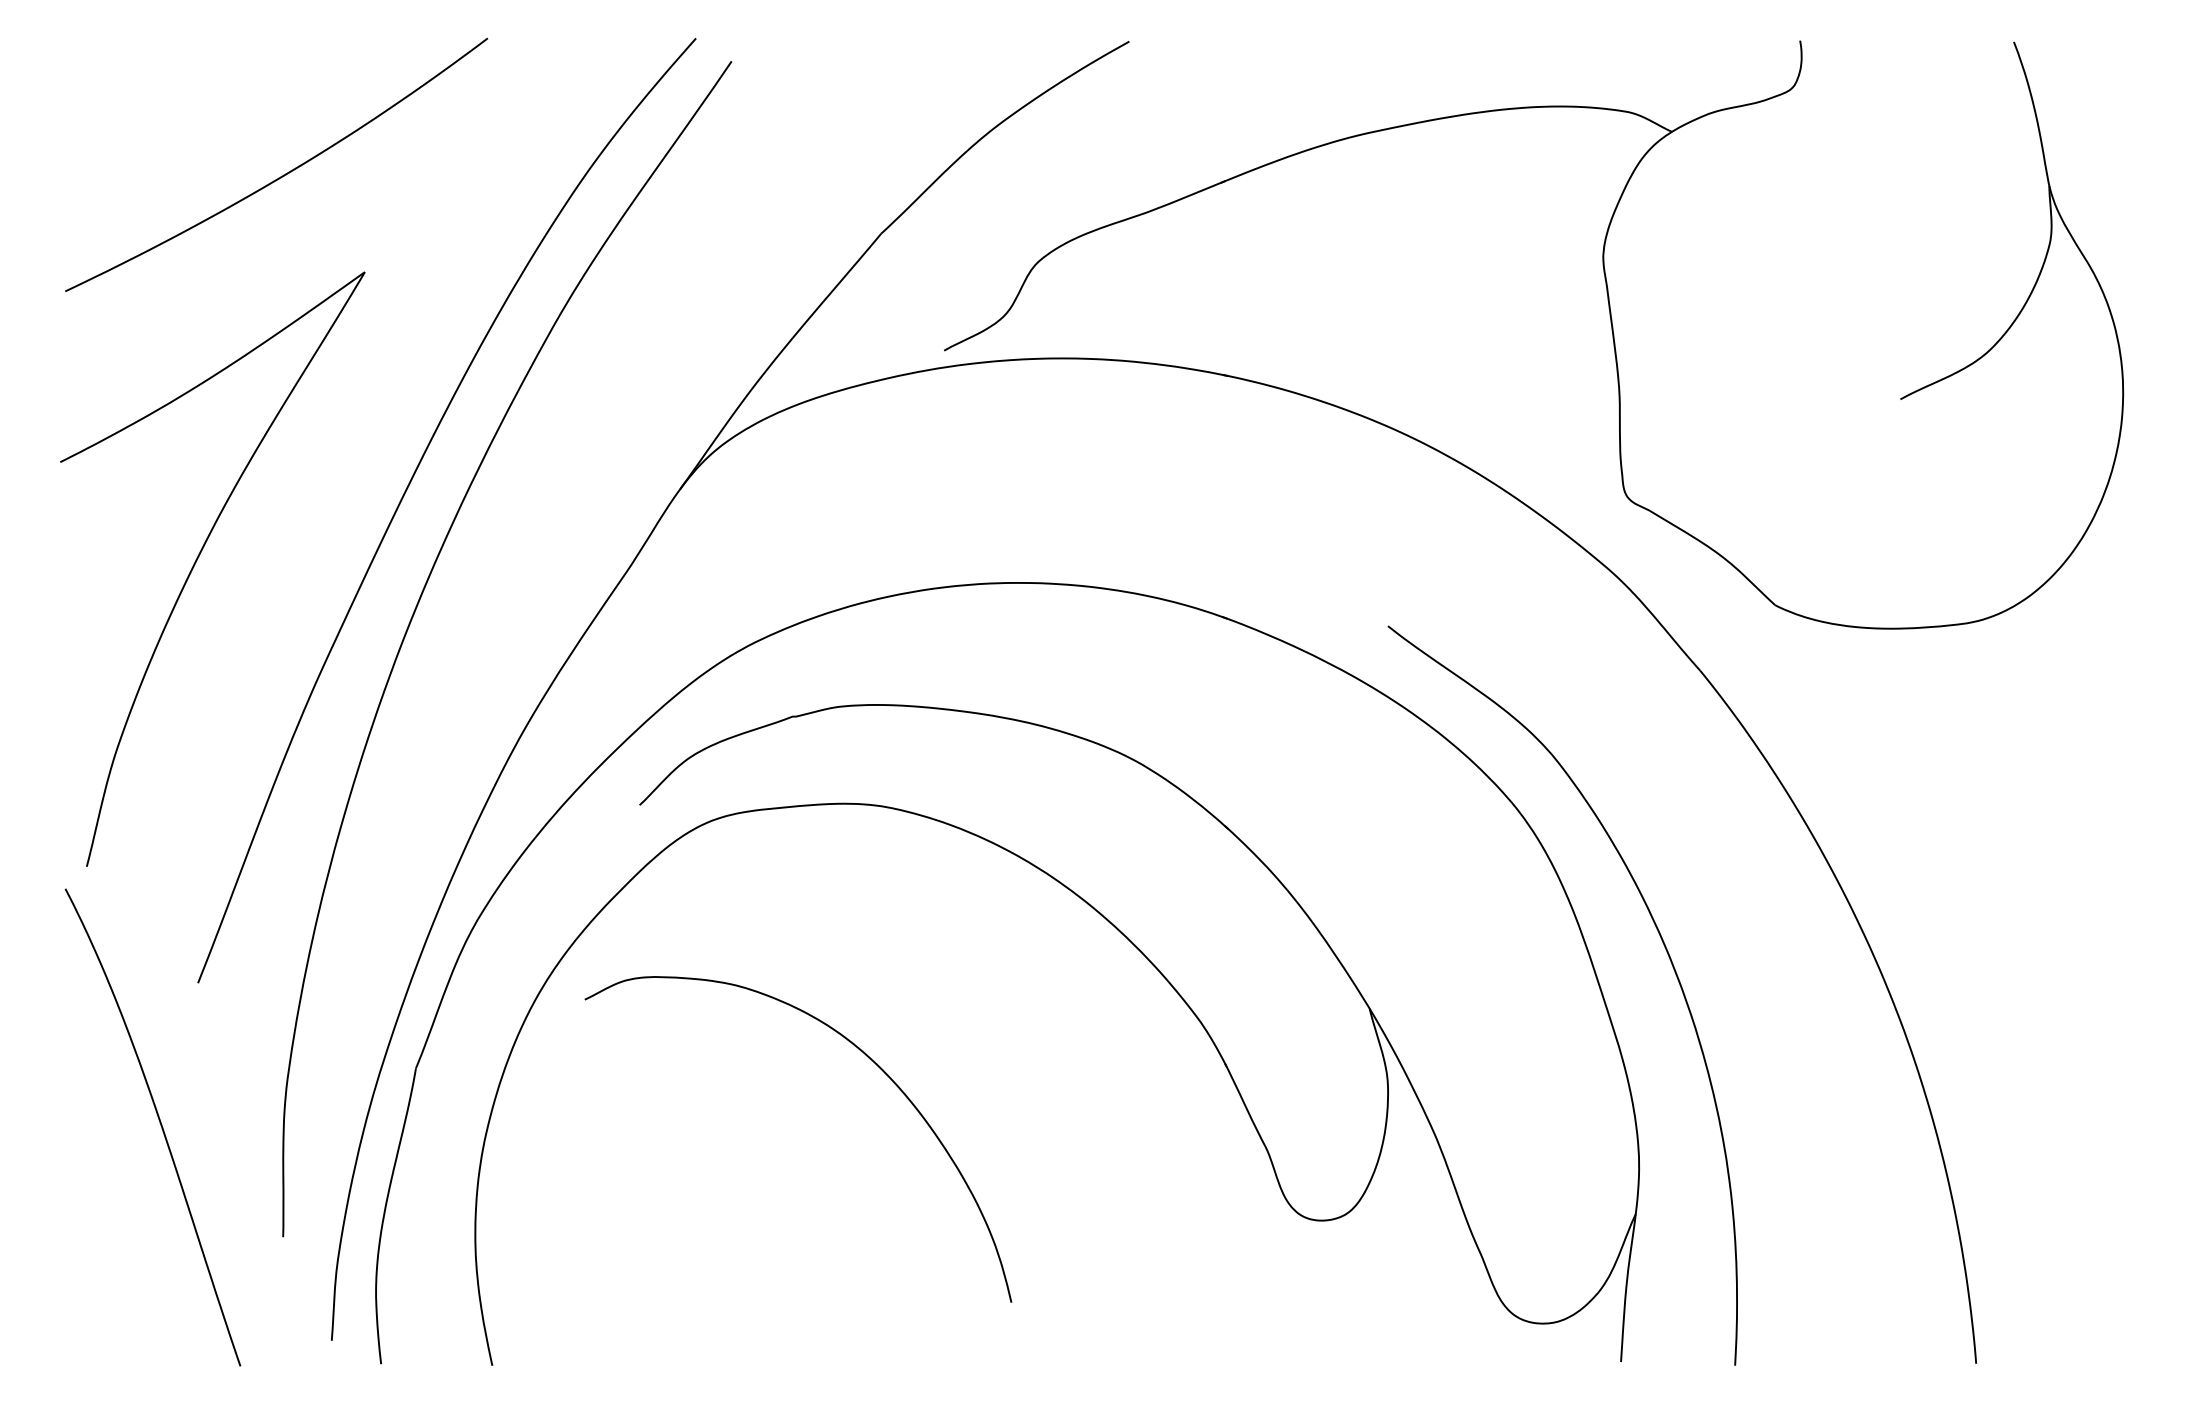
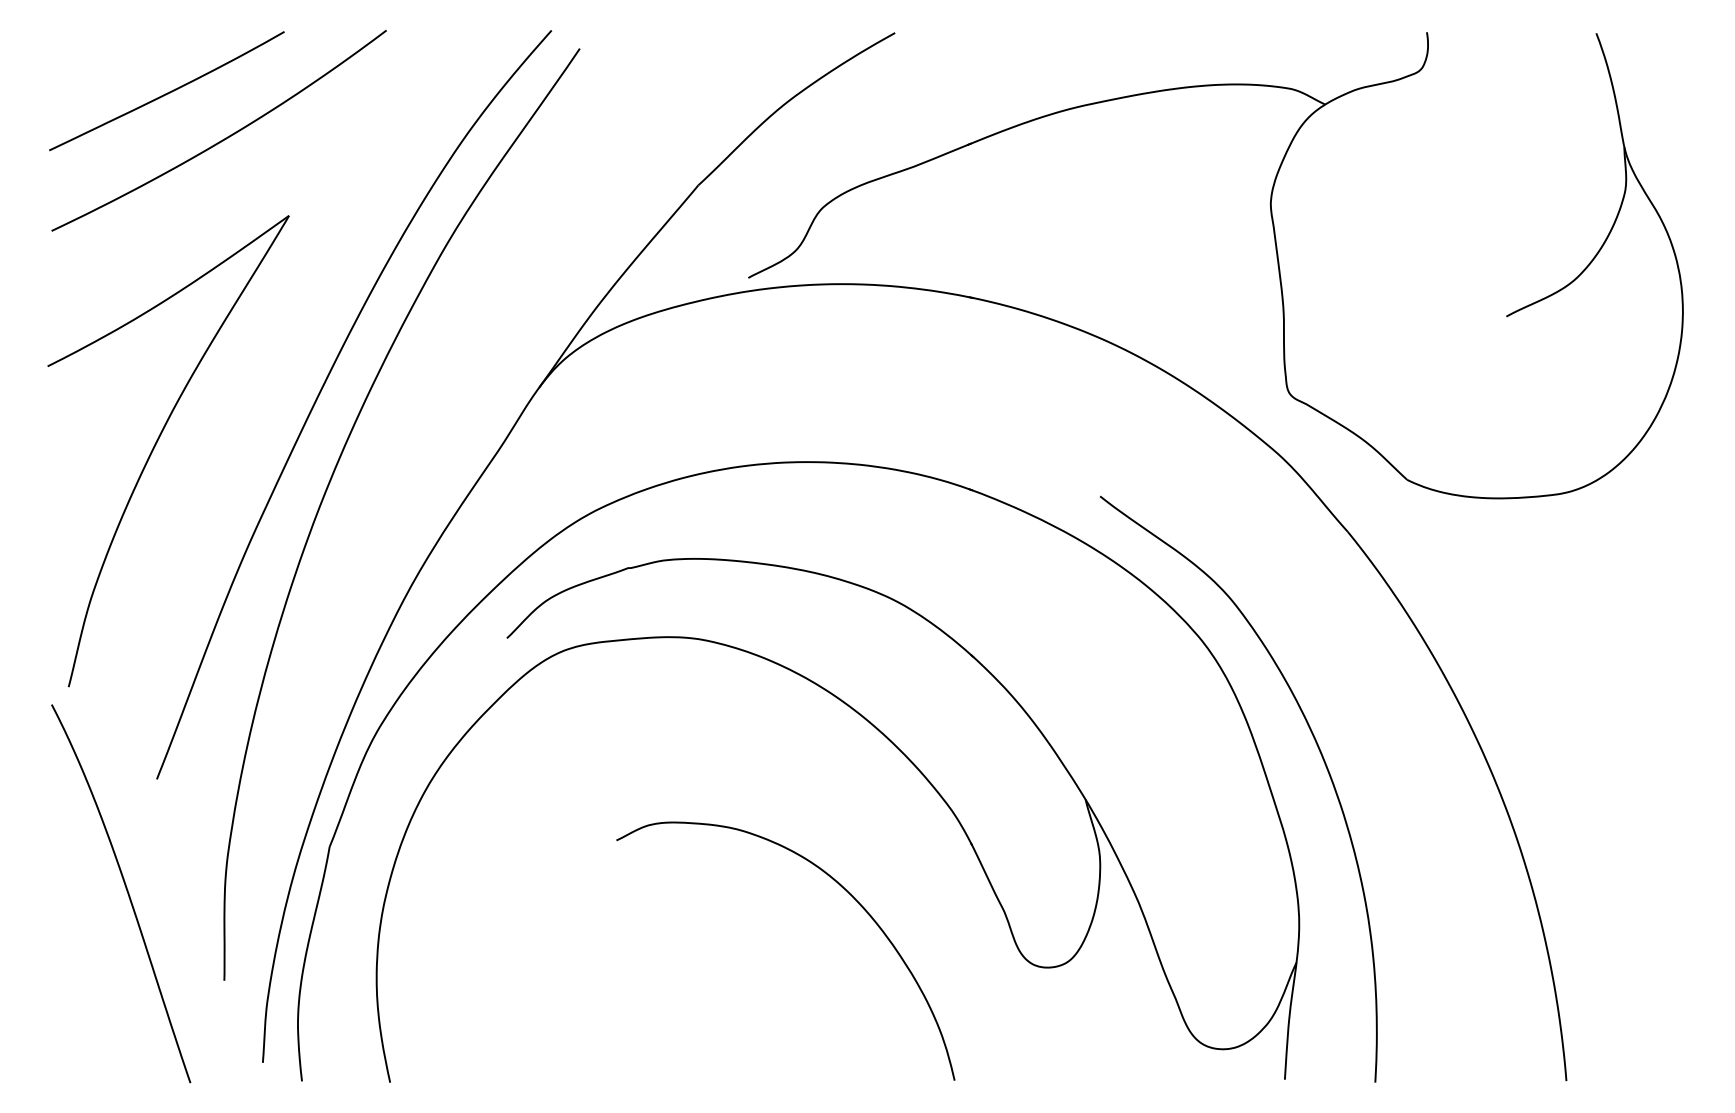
curve: (211, 116) -> (167, 92), added
curve: (871, 1061) -> (843, 889), moved

